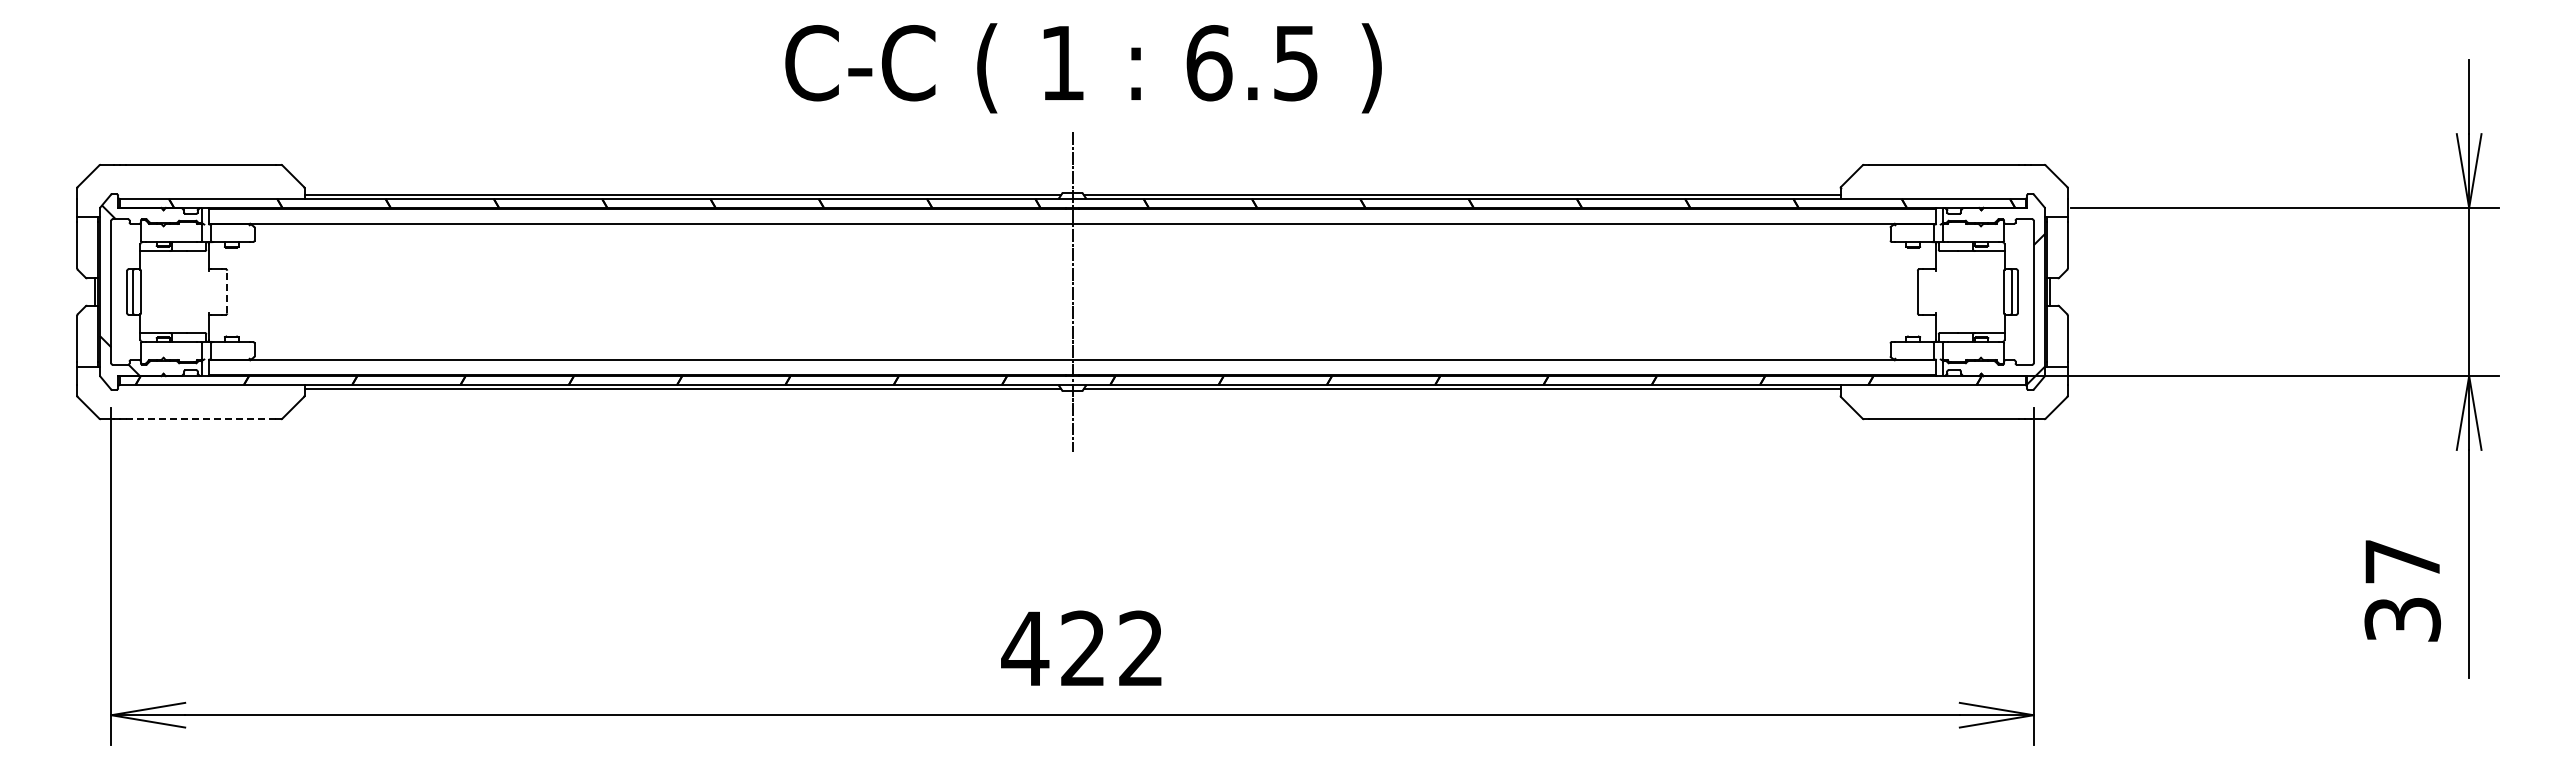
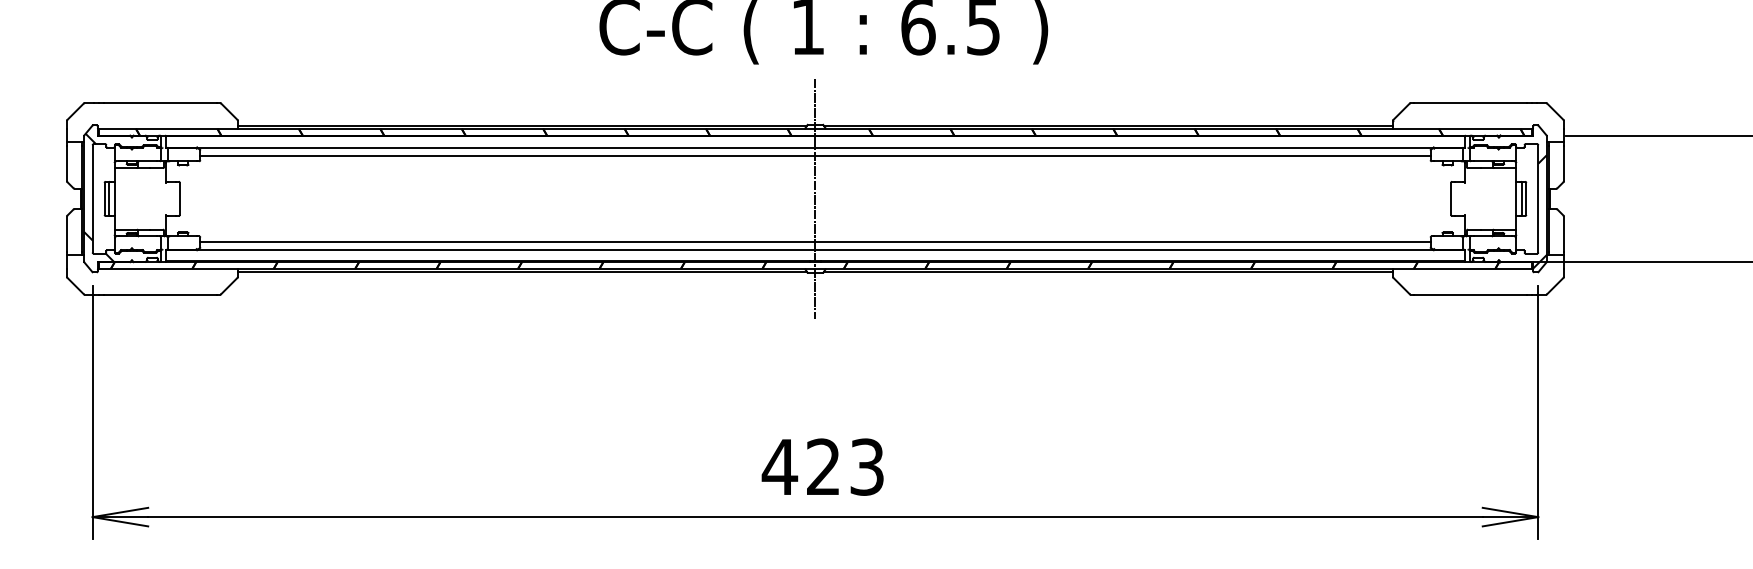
line: (1072, 235) -> (815, 156), added
line: (227, 291) -> (180, 198), dashed -> solid
line: (1072, 348) -> (815, 241), added
line: (201, 419) -> (160, 294), dashed -> solid
text: (1141, 648) -> (867, 466), 422 -> 423

